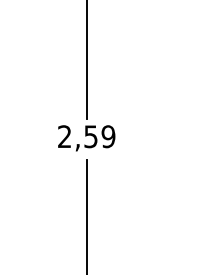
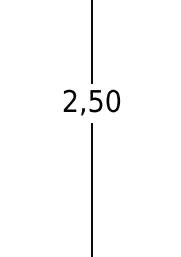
text: (108, 136) -> (113, 100), 2,59 -> 2,50

